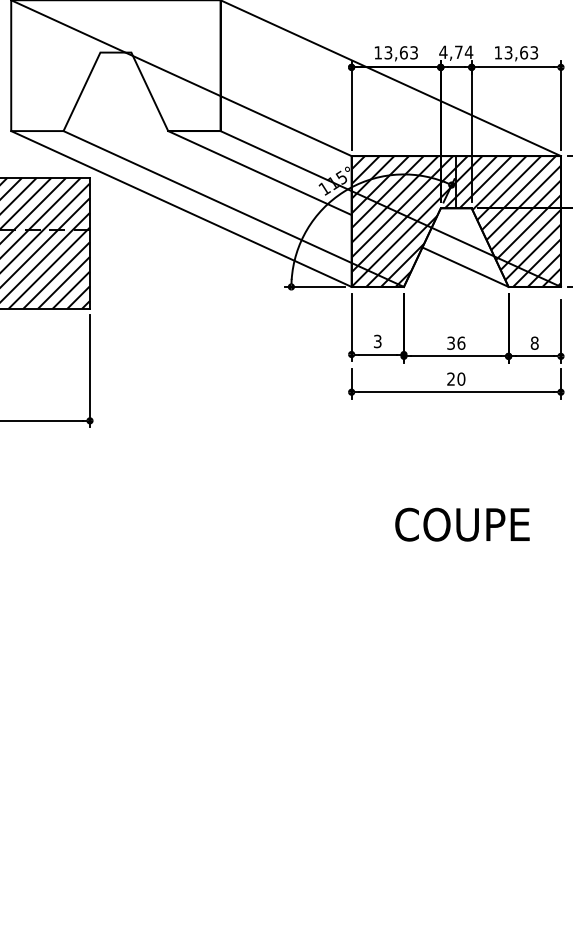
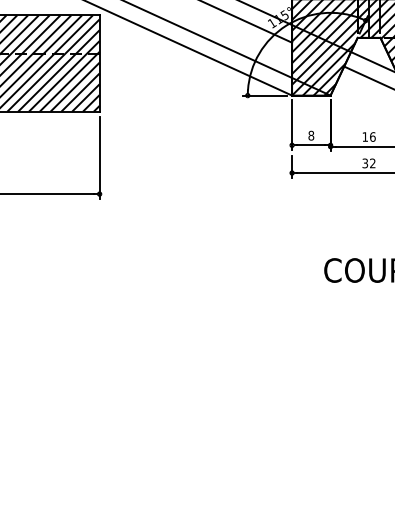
text: (377, 341) -> (311, 135), 3 -> 8
text: (450, 342) -> (364, 136), 36 -> 16
text: (456, 378) -> (369, 162), 20 -> 32

